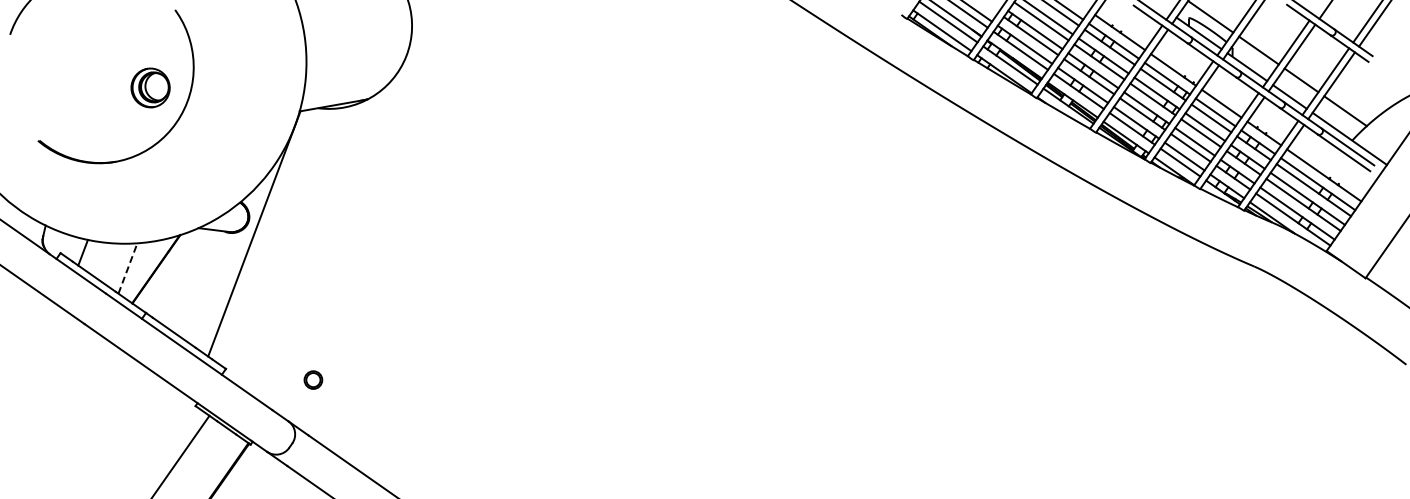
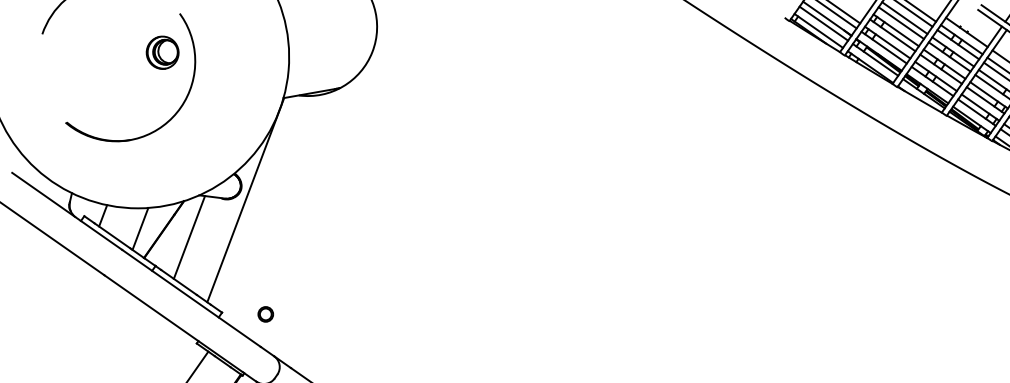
part: (150, 87) -> (162, 52), moved
line: (127, 268) -> (140, 228), dashed -> solid
line: (186, 278) -> (189, 237), added
part: (313, 379) -> (265, 313), moved

